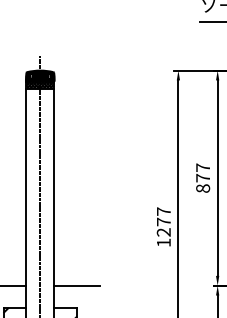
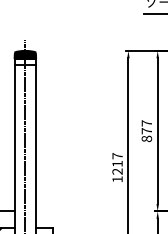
hatch: (40, 84) -> (25, 61), removed
text: (163, 221) -> (117, 163), 1277 -> 1217
line: (77, 285) -> (53, 211), removed

